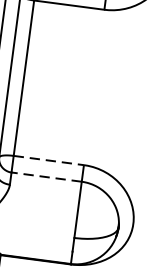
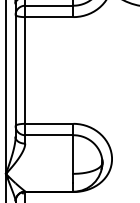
line: (49, 160) -> (49, 123), dashed -> solid
line: (45, 177) -> (48, 135), dashed -> solid

